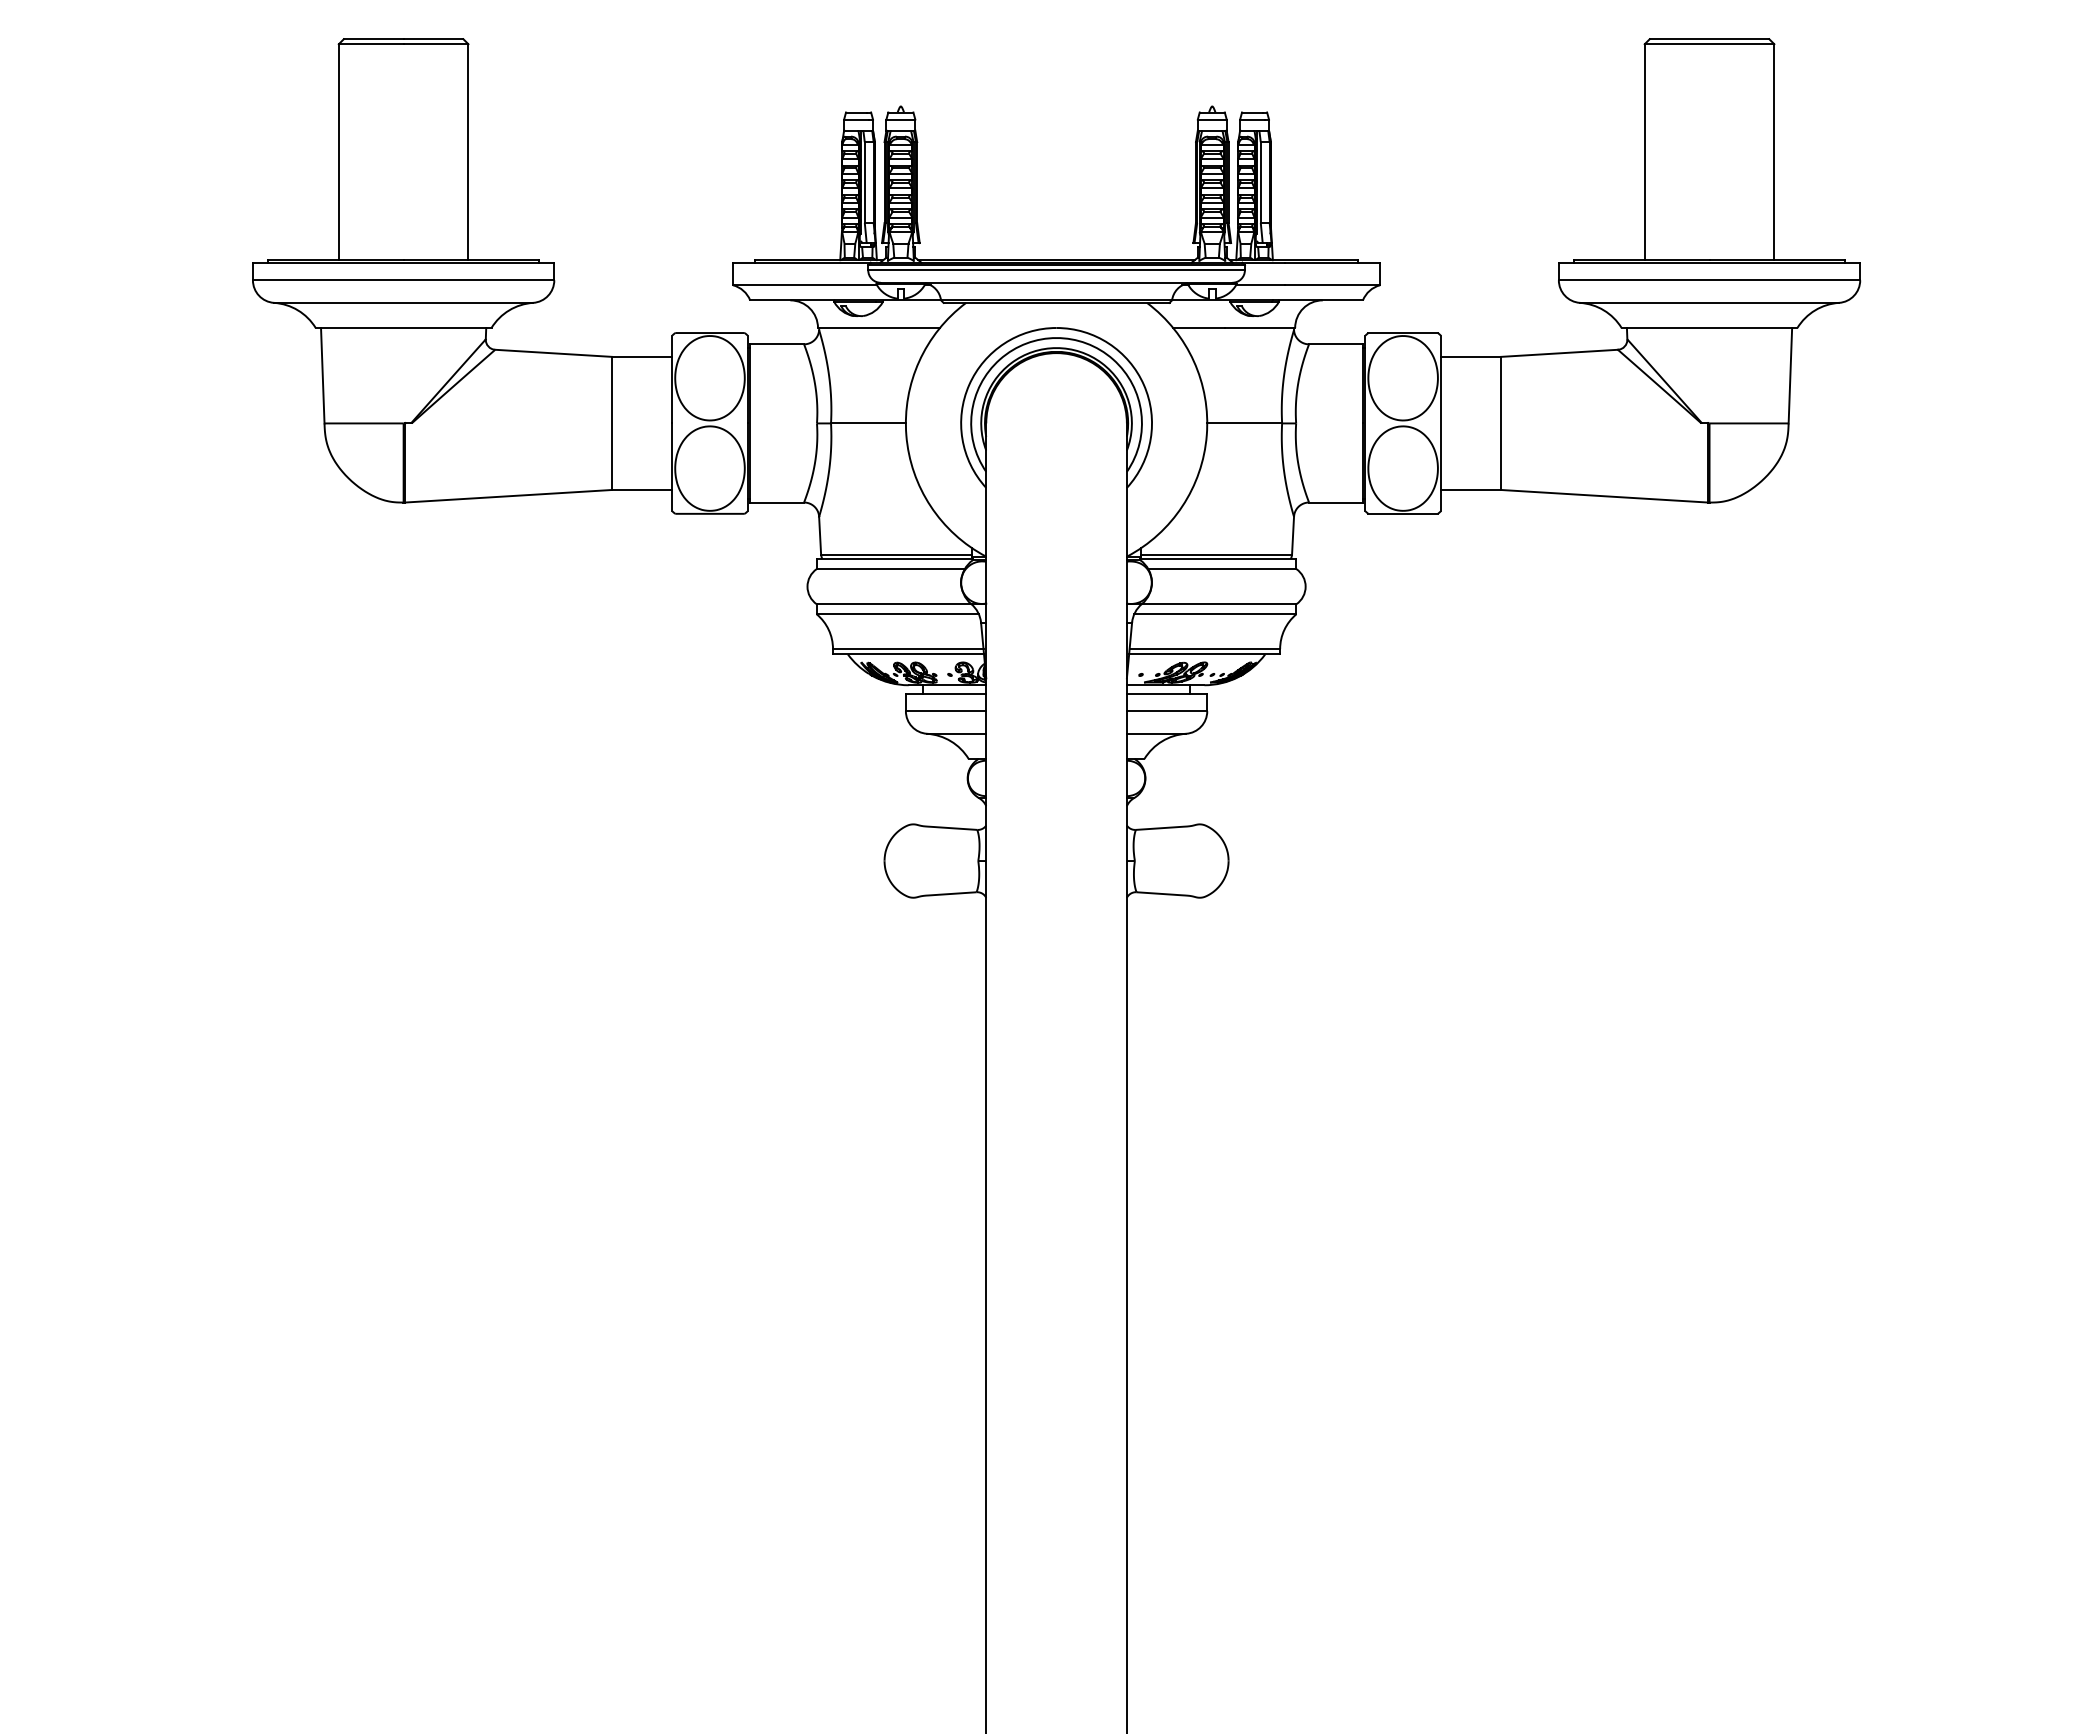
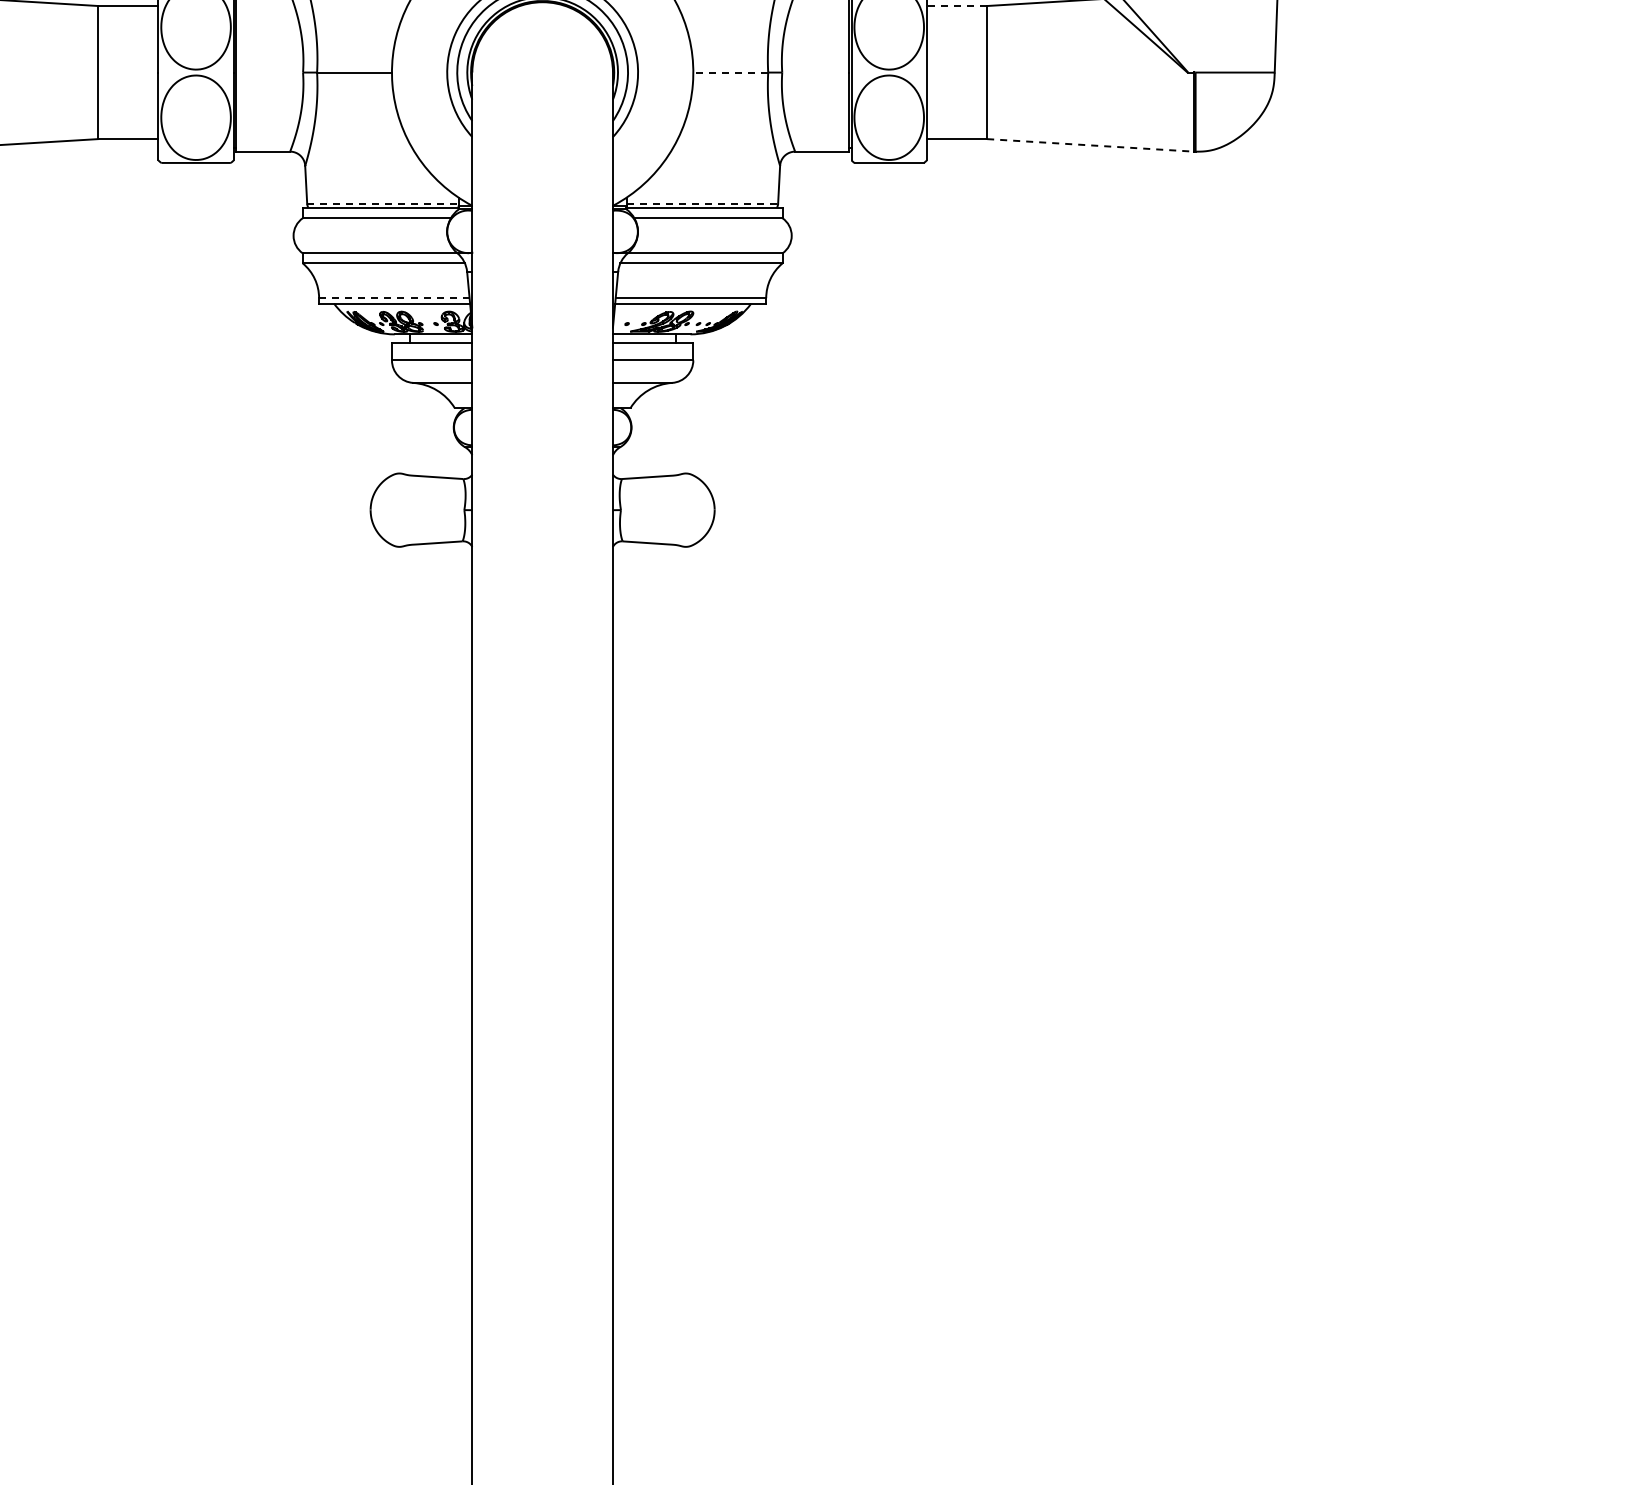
line: (1470, 356) -> (956, 5), solid -> dashed
line: (1244, 423) -> (730, 72), solid -> dashed
line: (1604, 496) -> (1090, 145), solid -> dashed
line: (896, 554) -> (382, 203), solid -> dashed
line: (1216, 554) -> (702, 203), solid -> dashed
line: (907, 649) -> (393, 298), solid -> dashed

